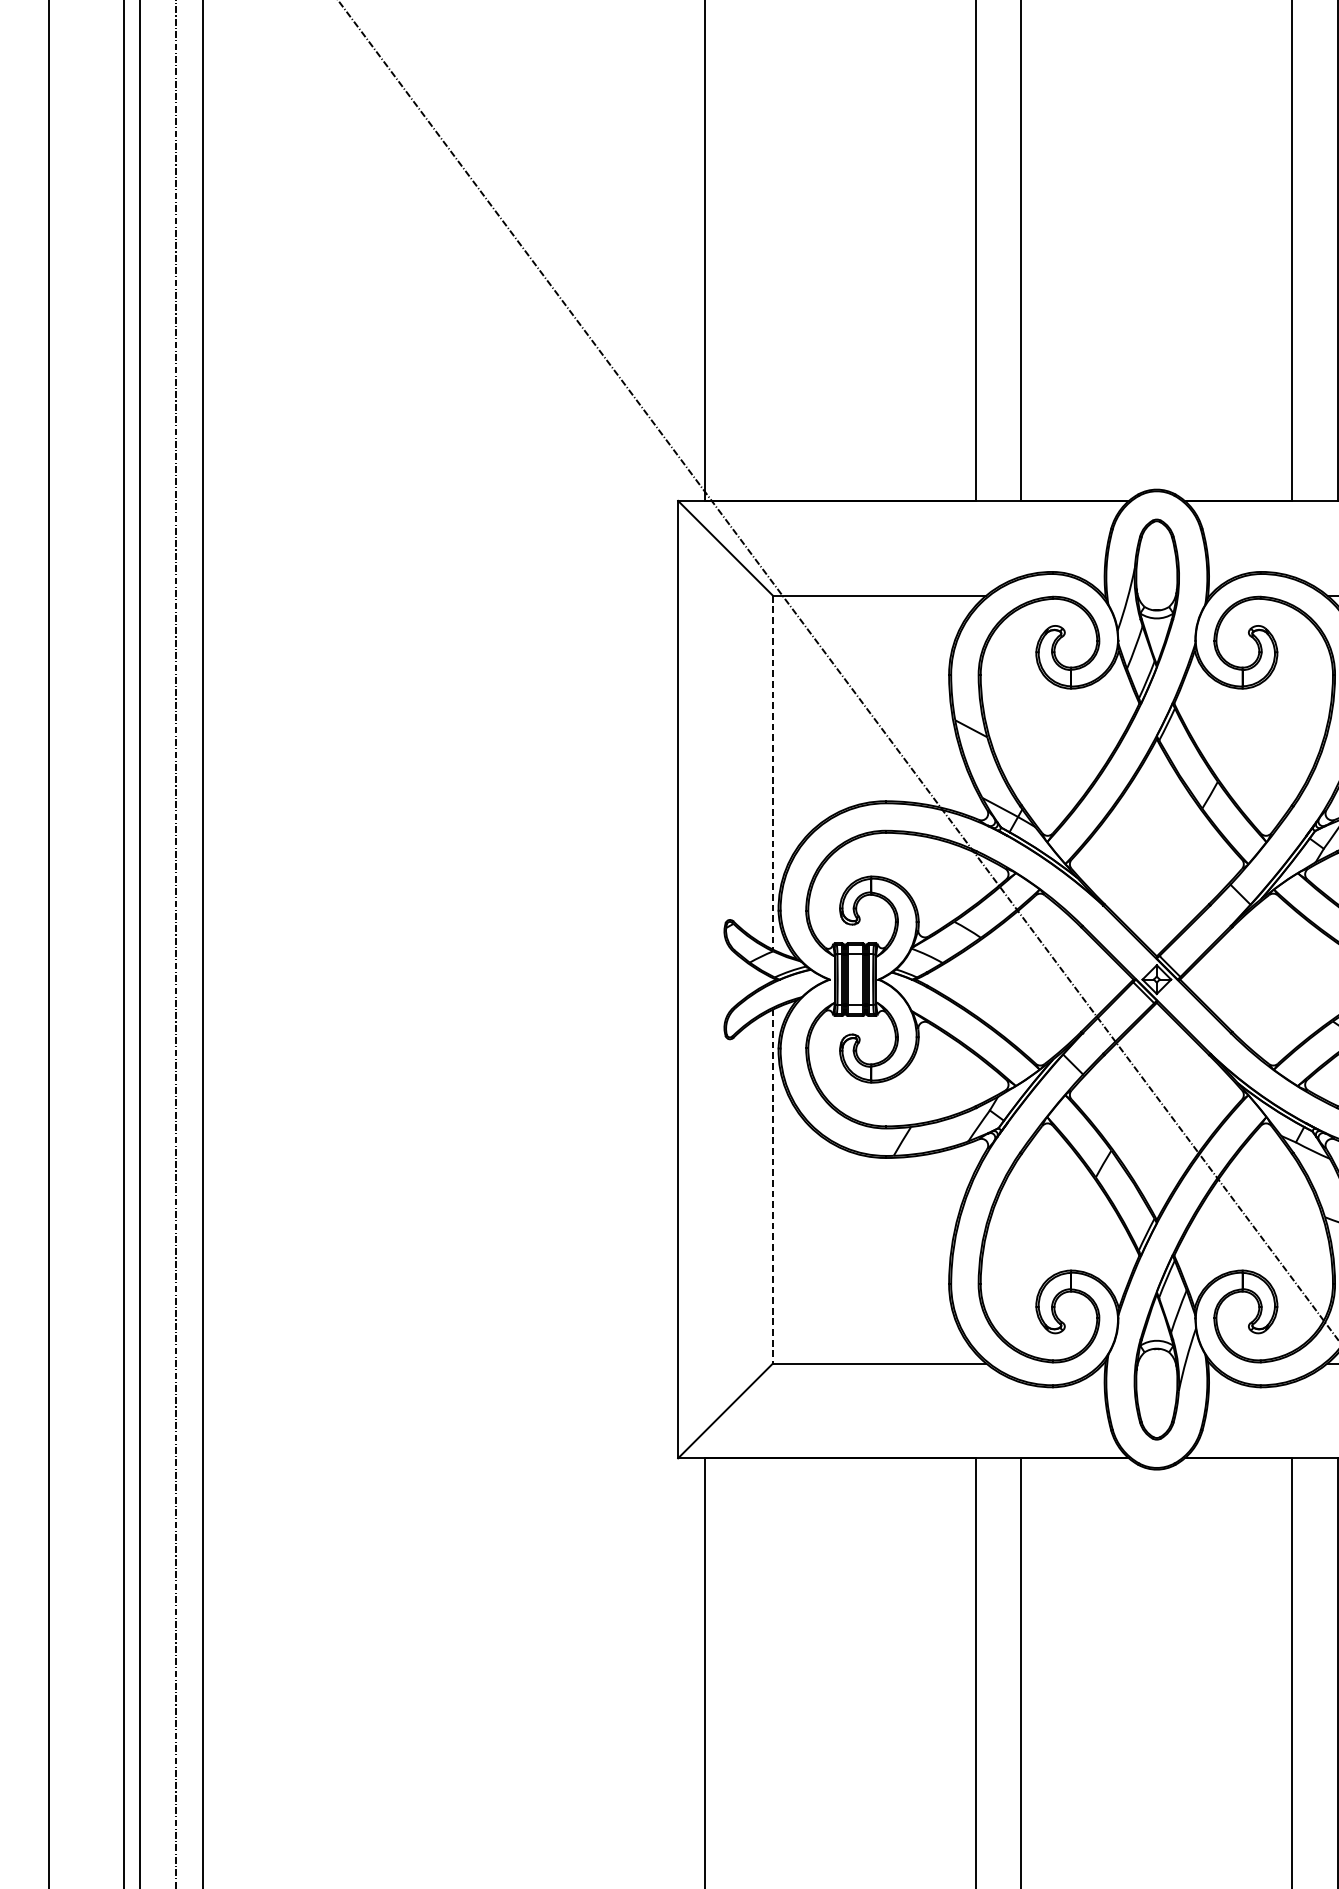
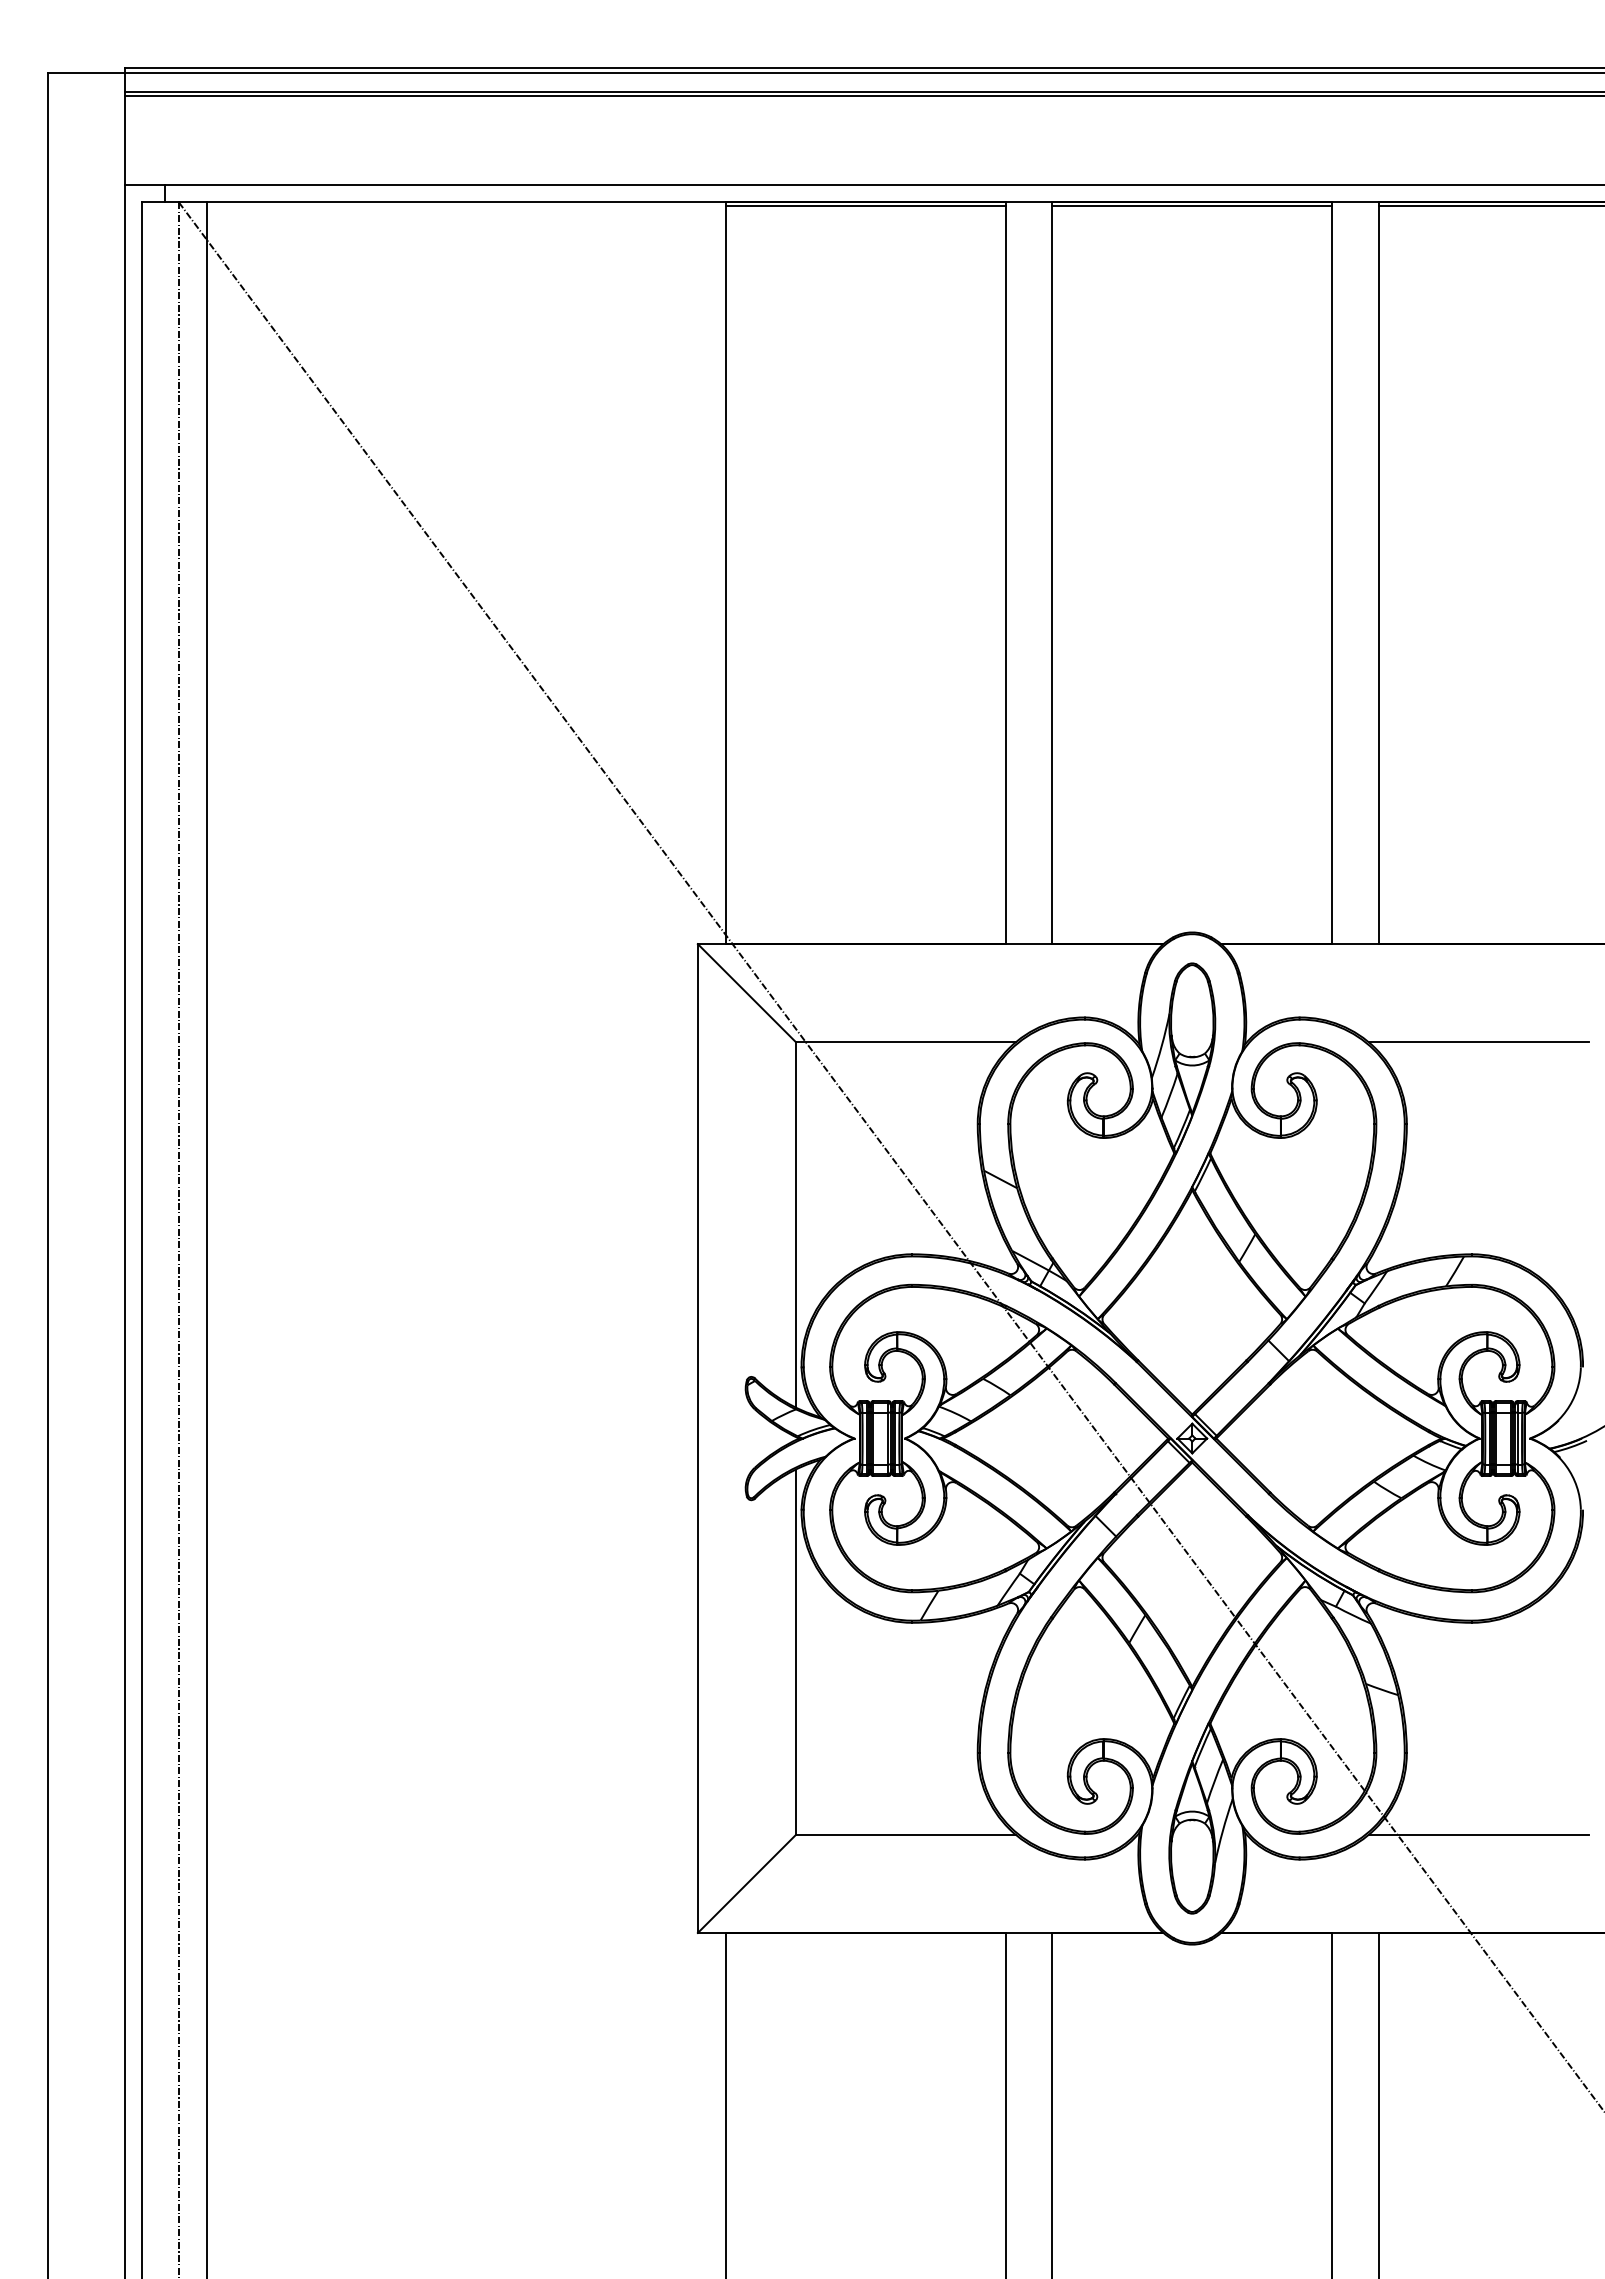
line: (772, 772) -> (795, 1224), dashed -> solid
line: (772, 1186) -> (795, 1652), dashed -> solid

